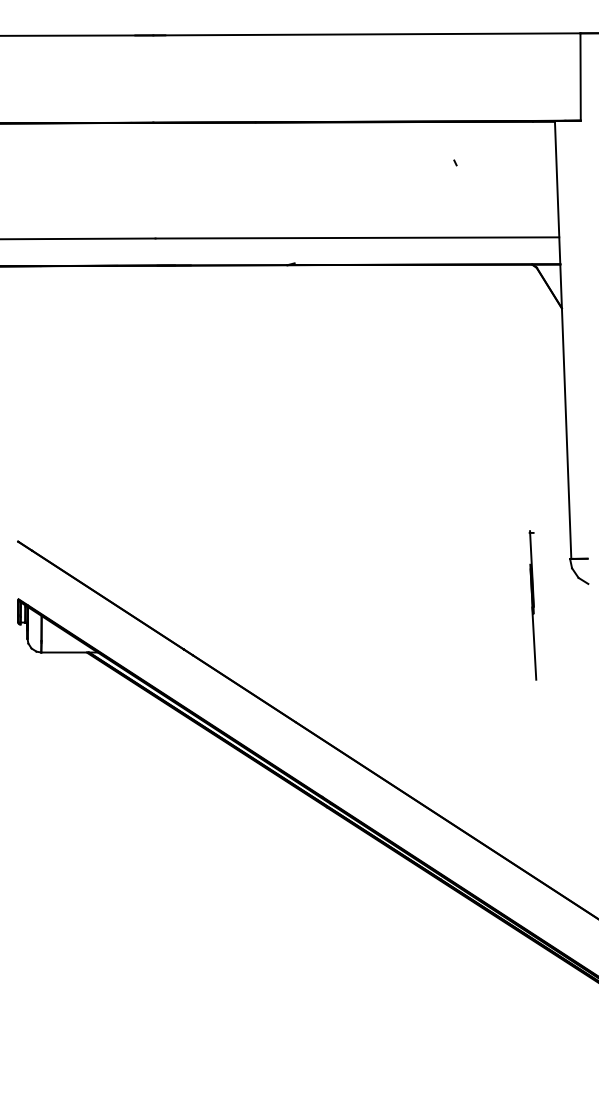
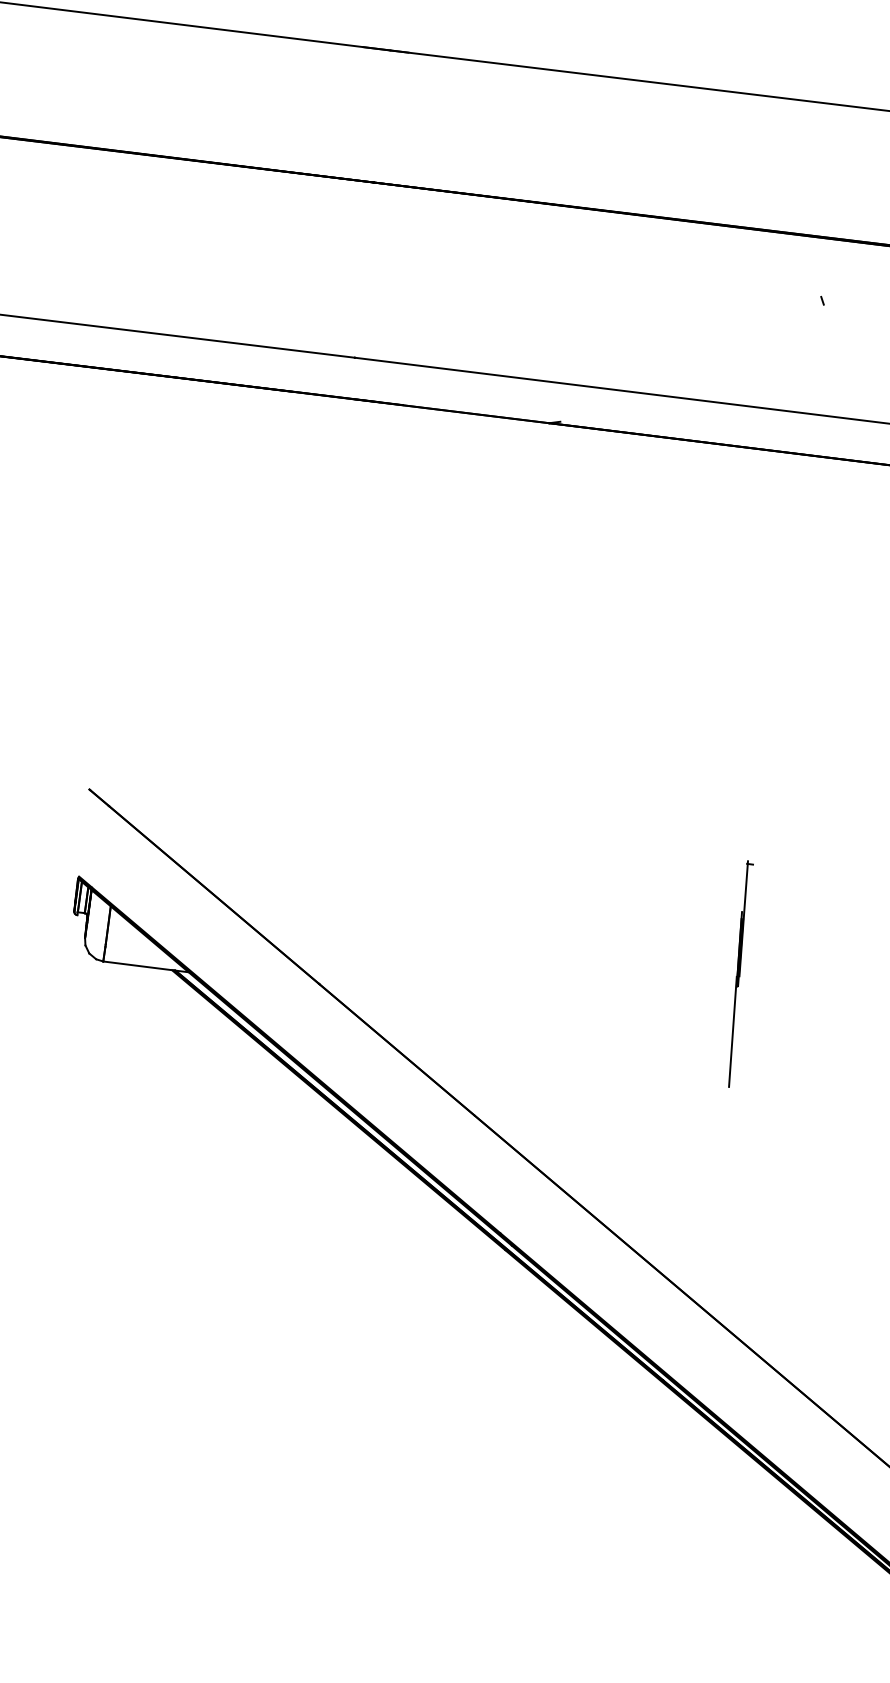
part: (532, 605) -> (737, 974), moved

